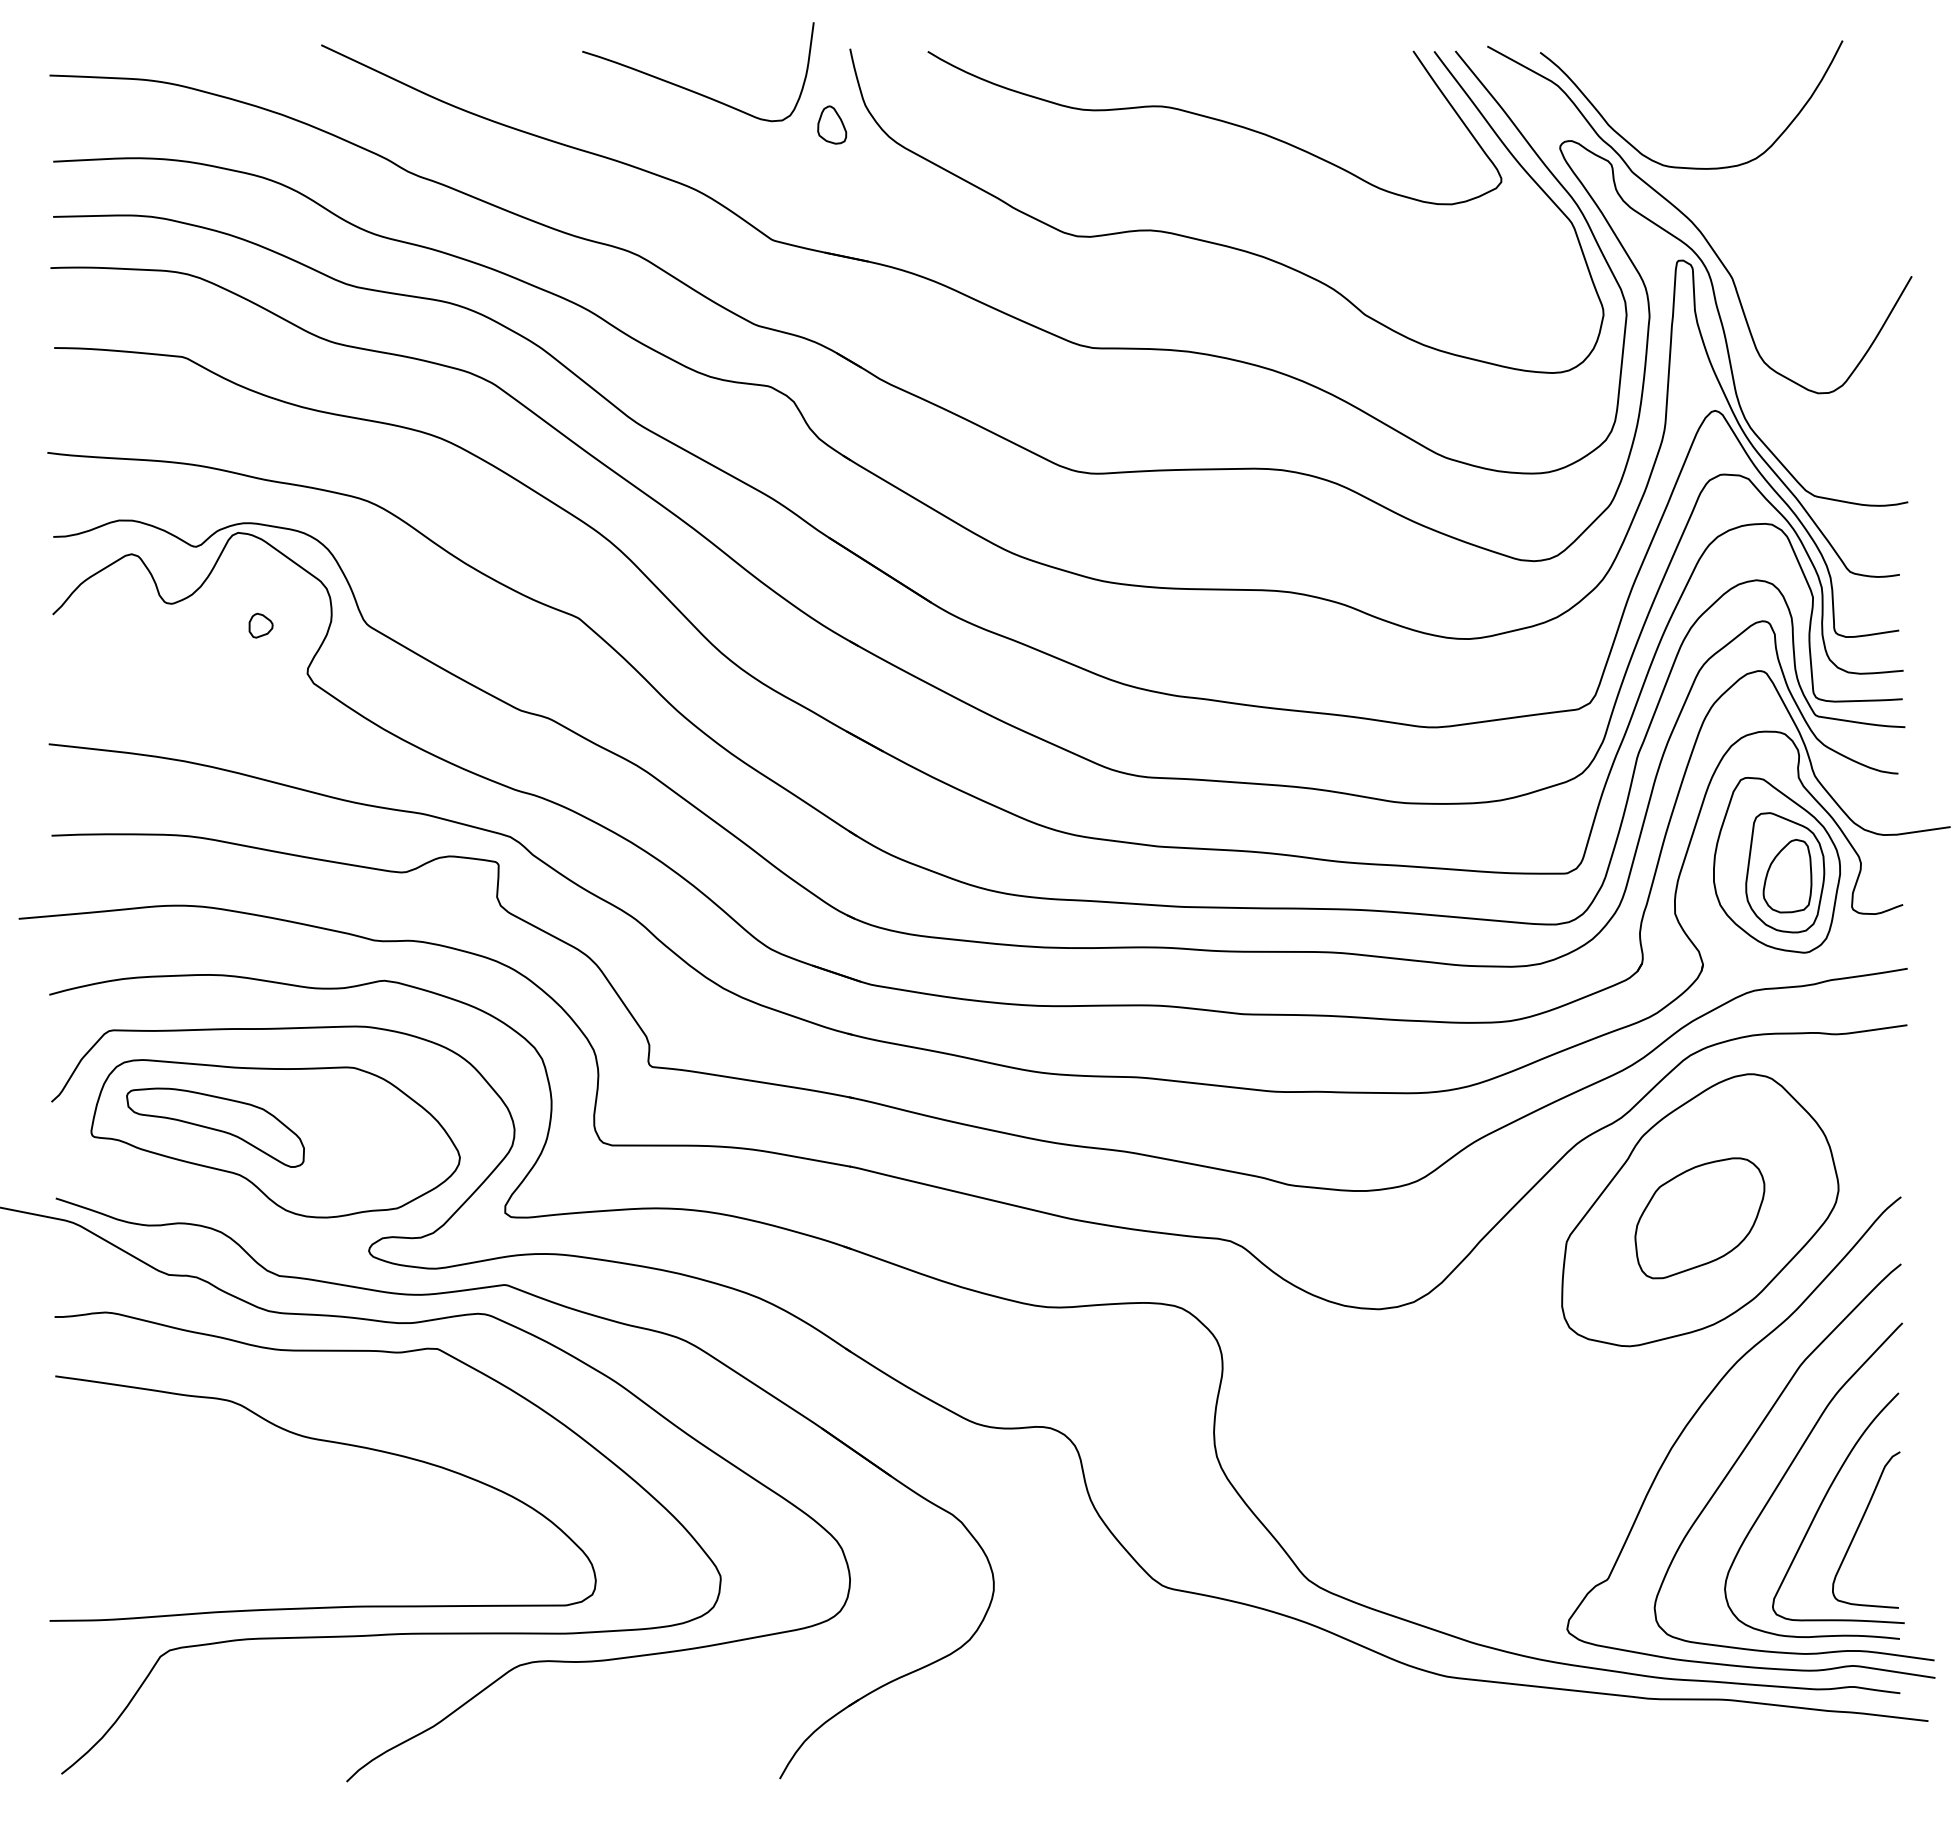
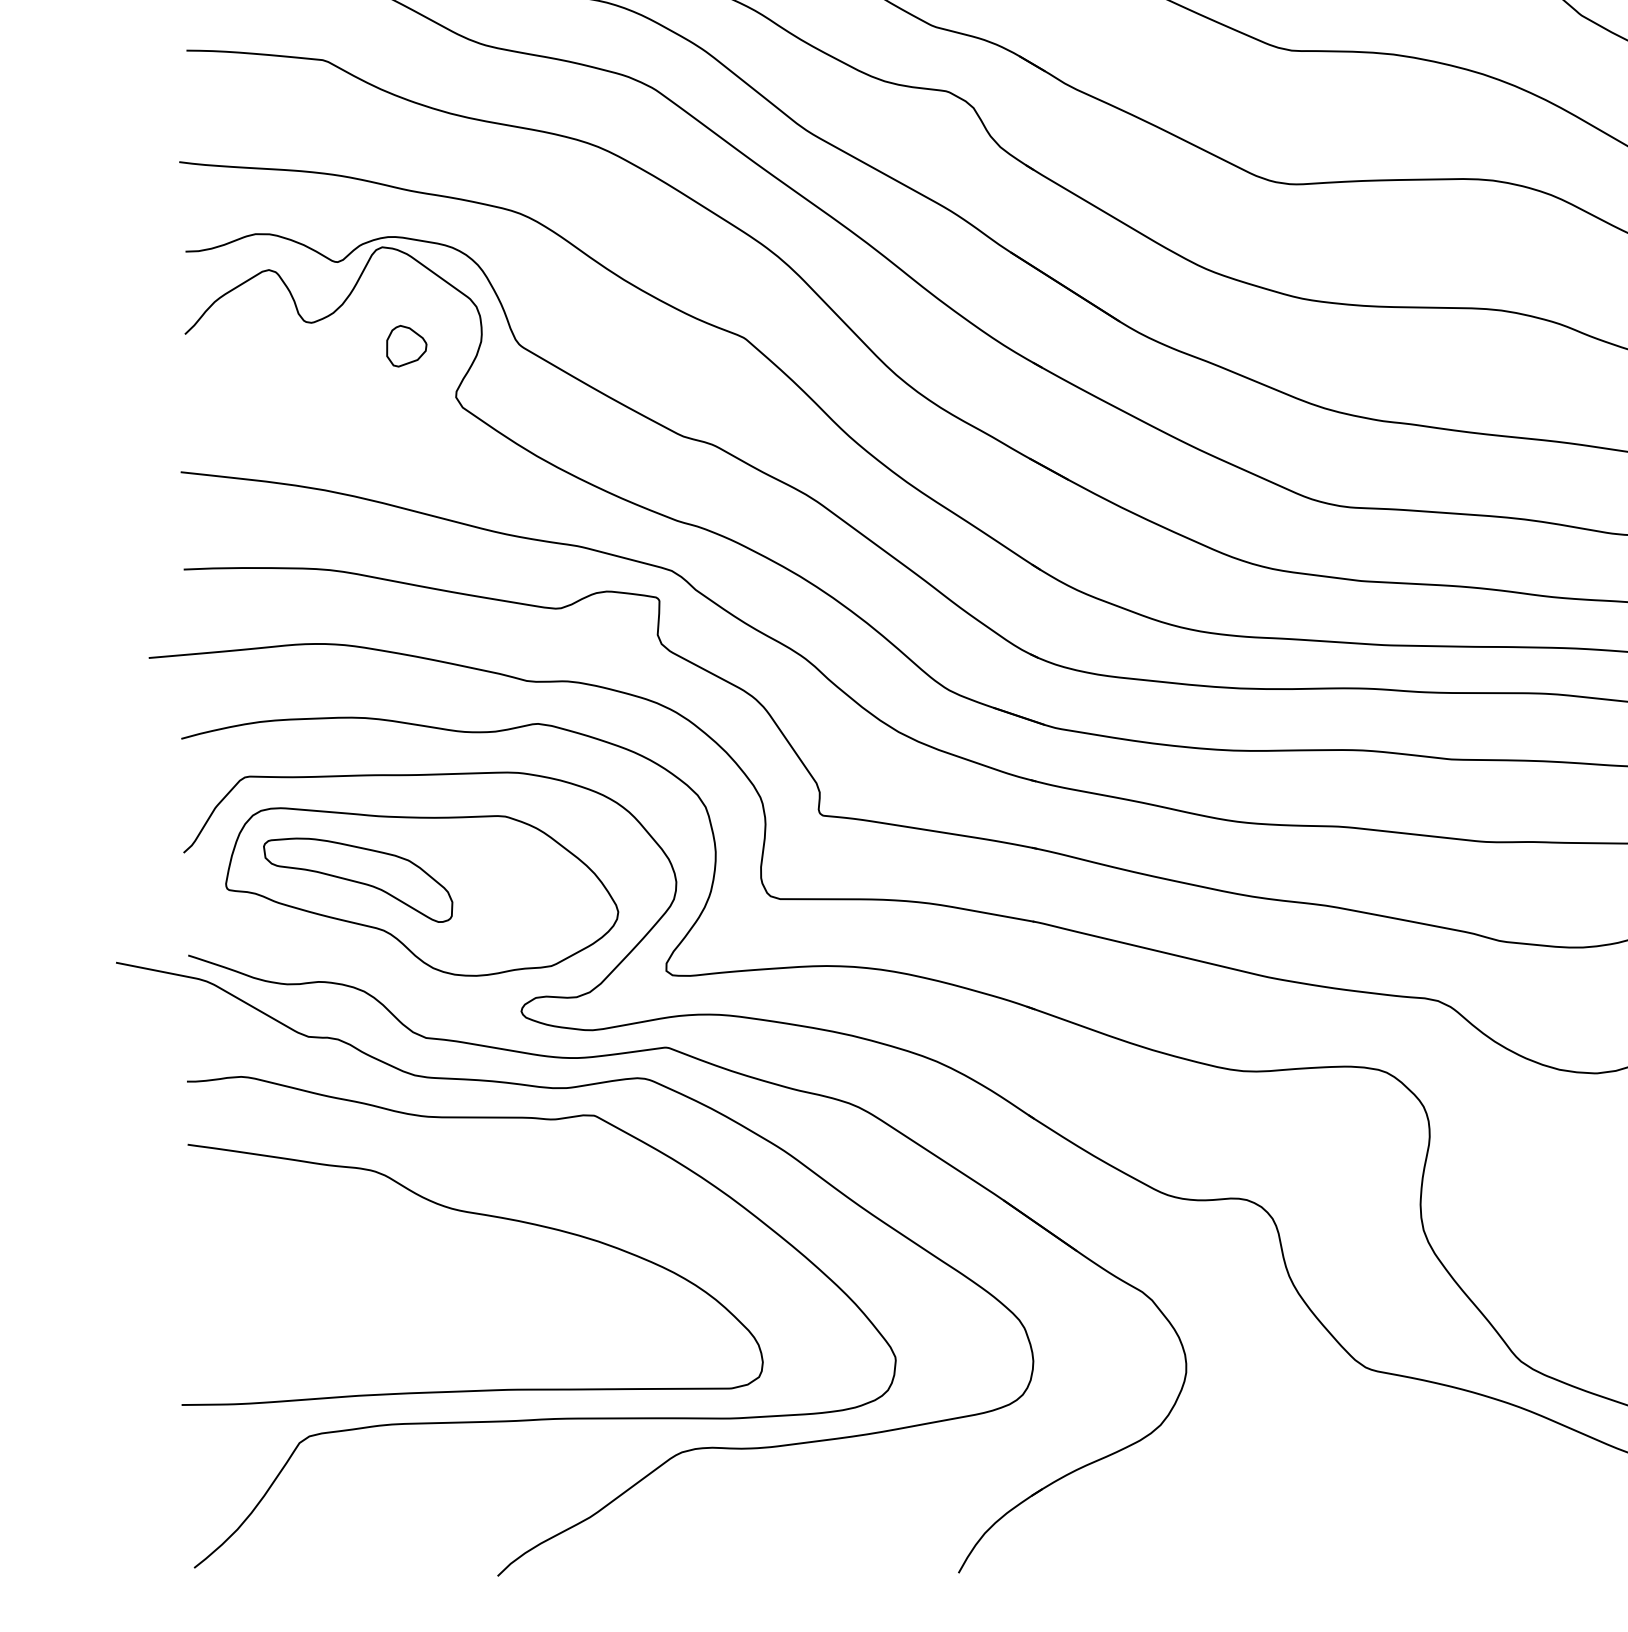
part: (260, 625) -> (406, 345), size x1.6

